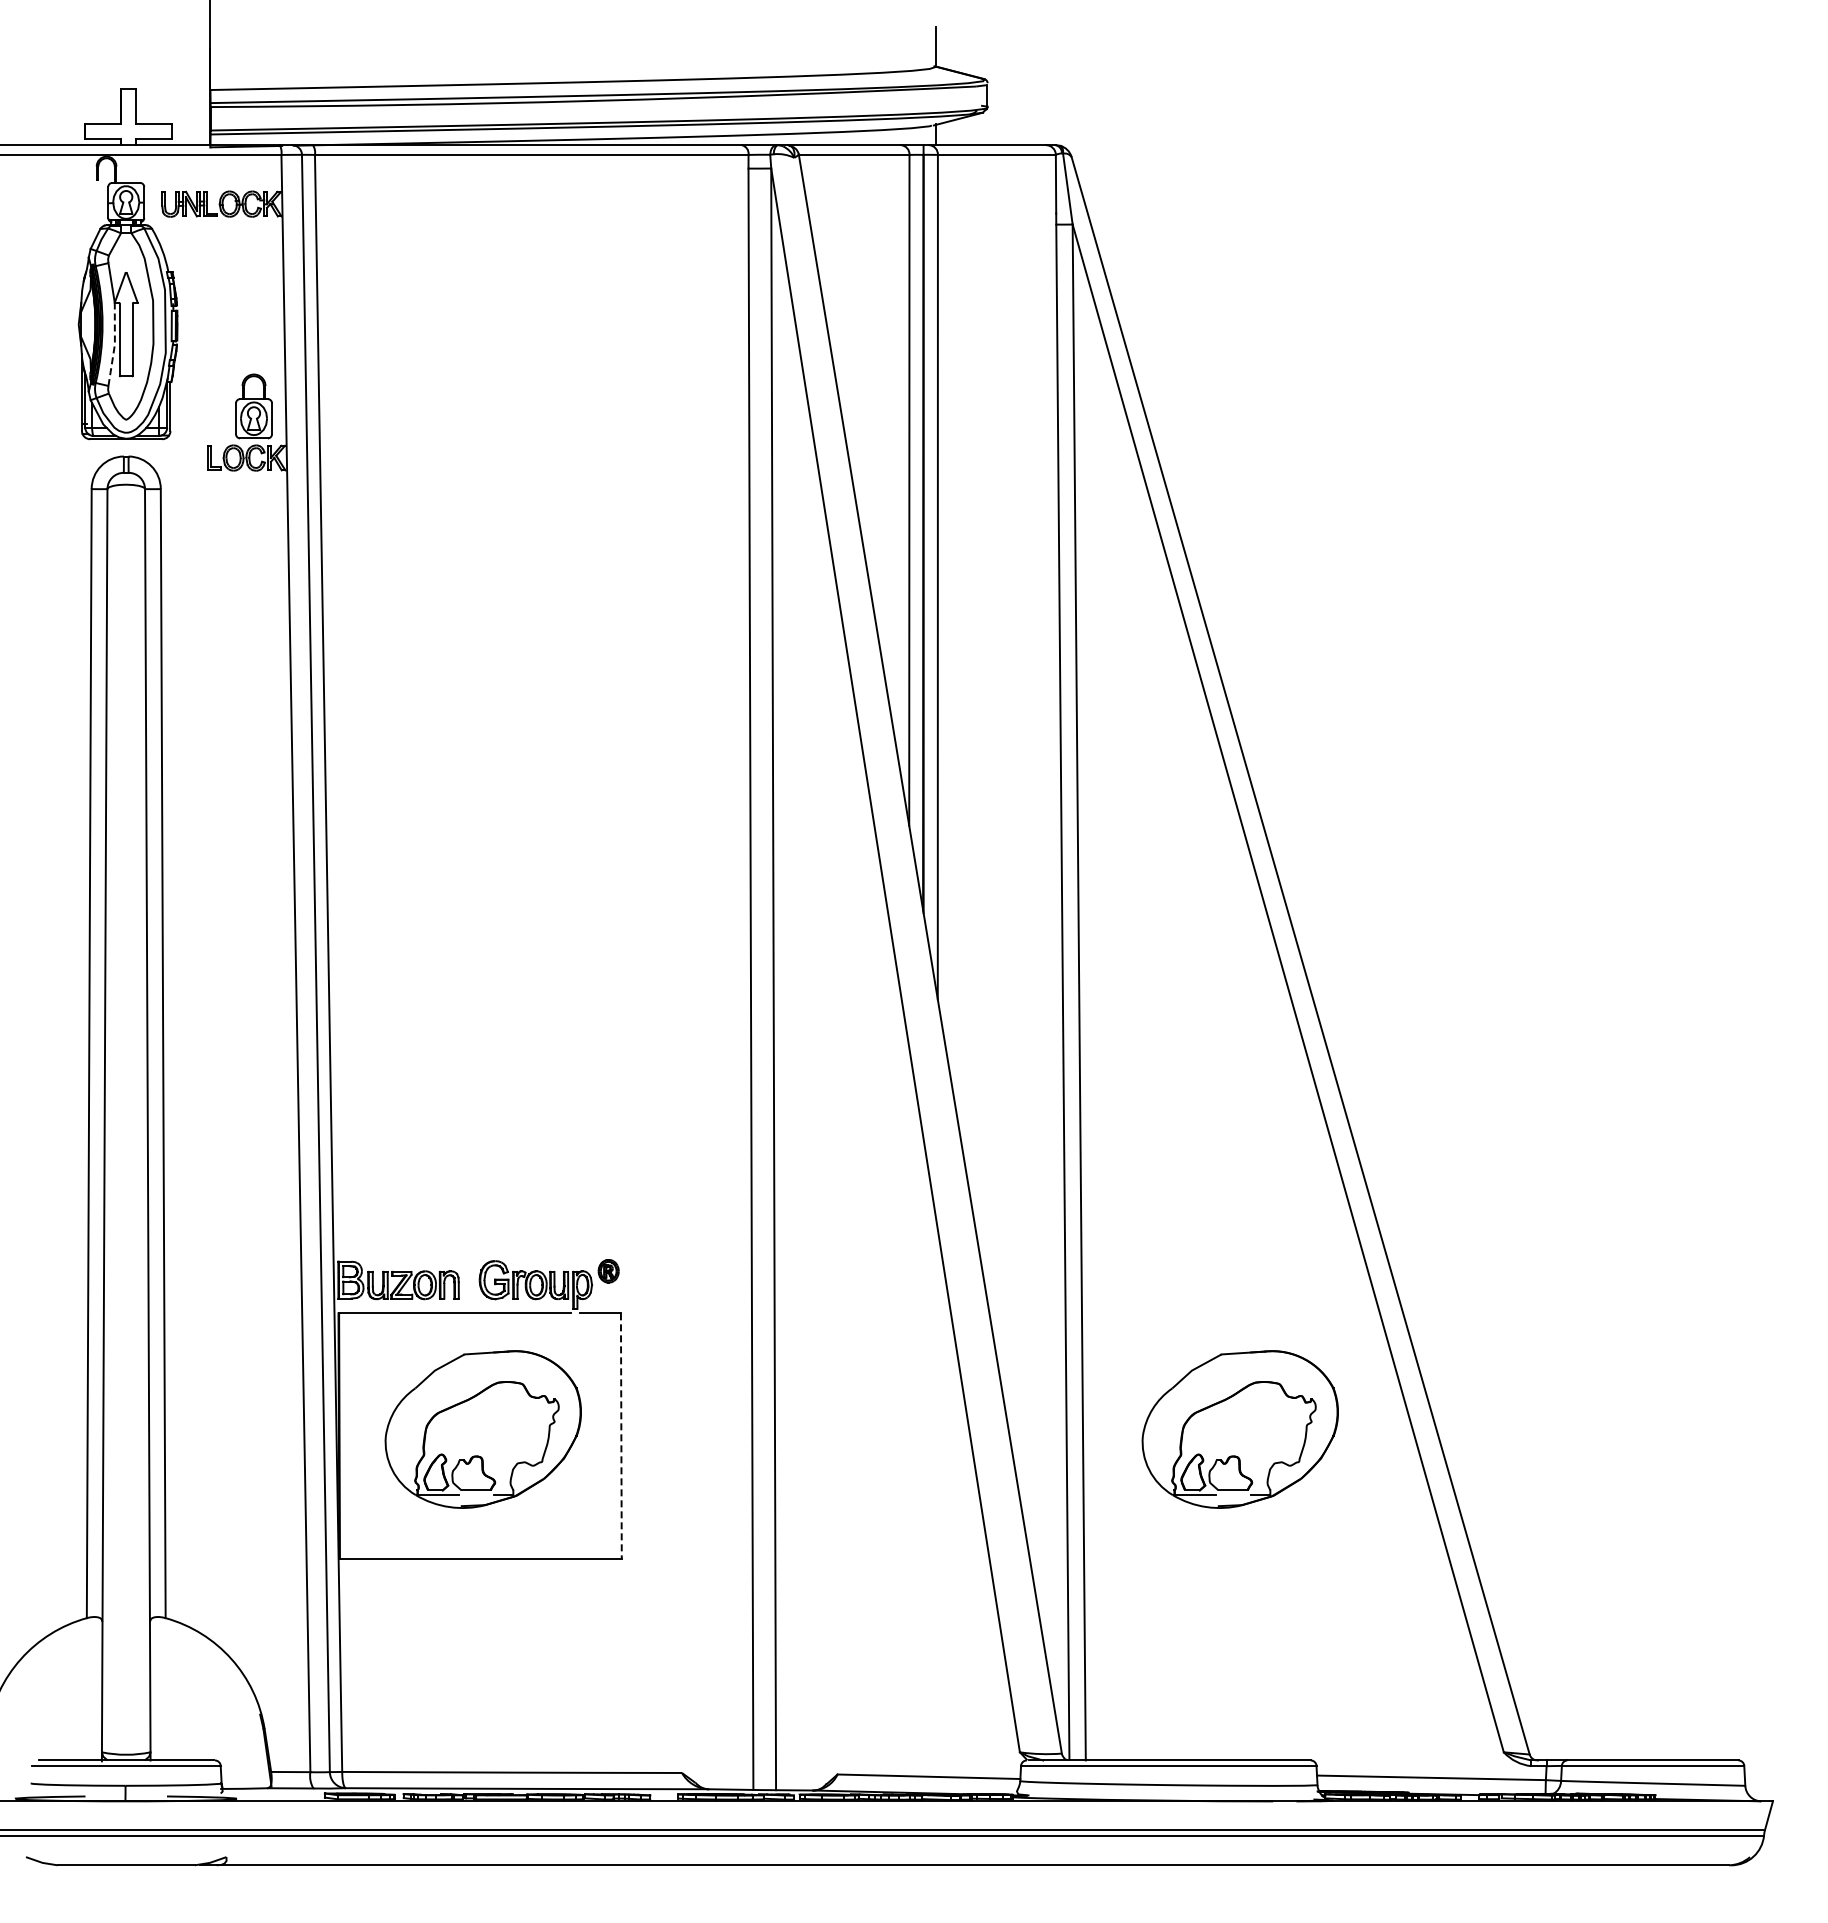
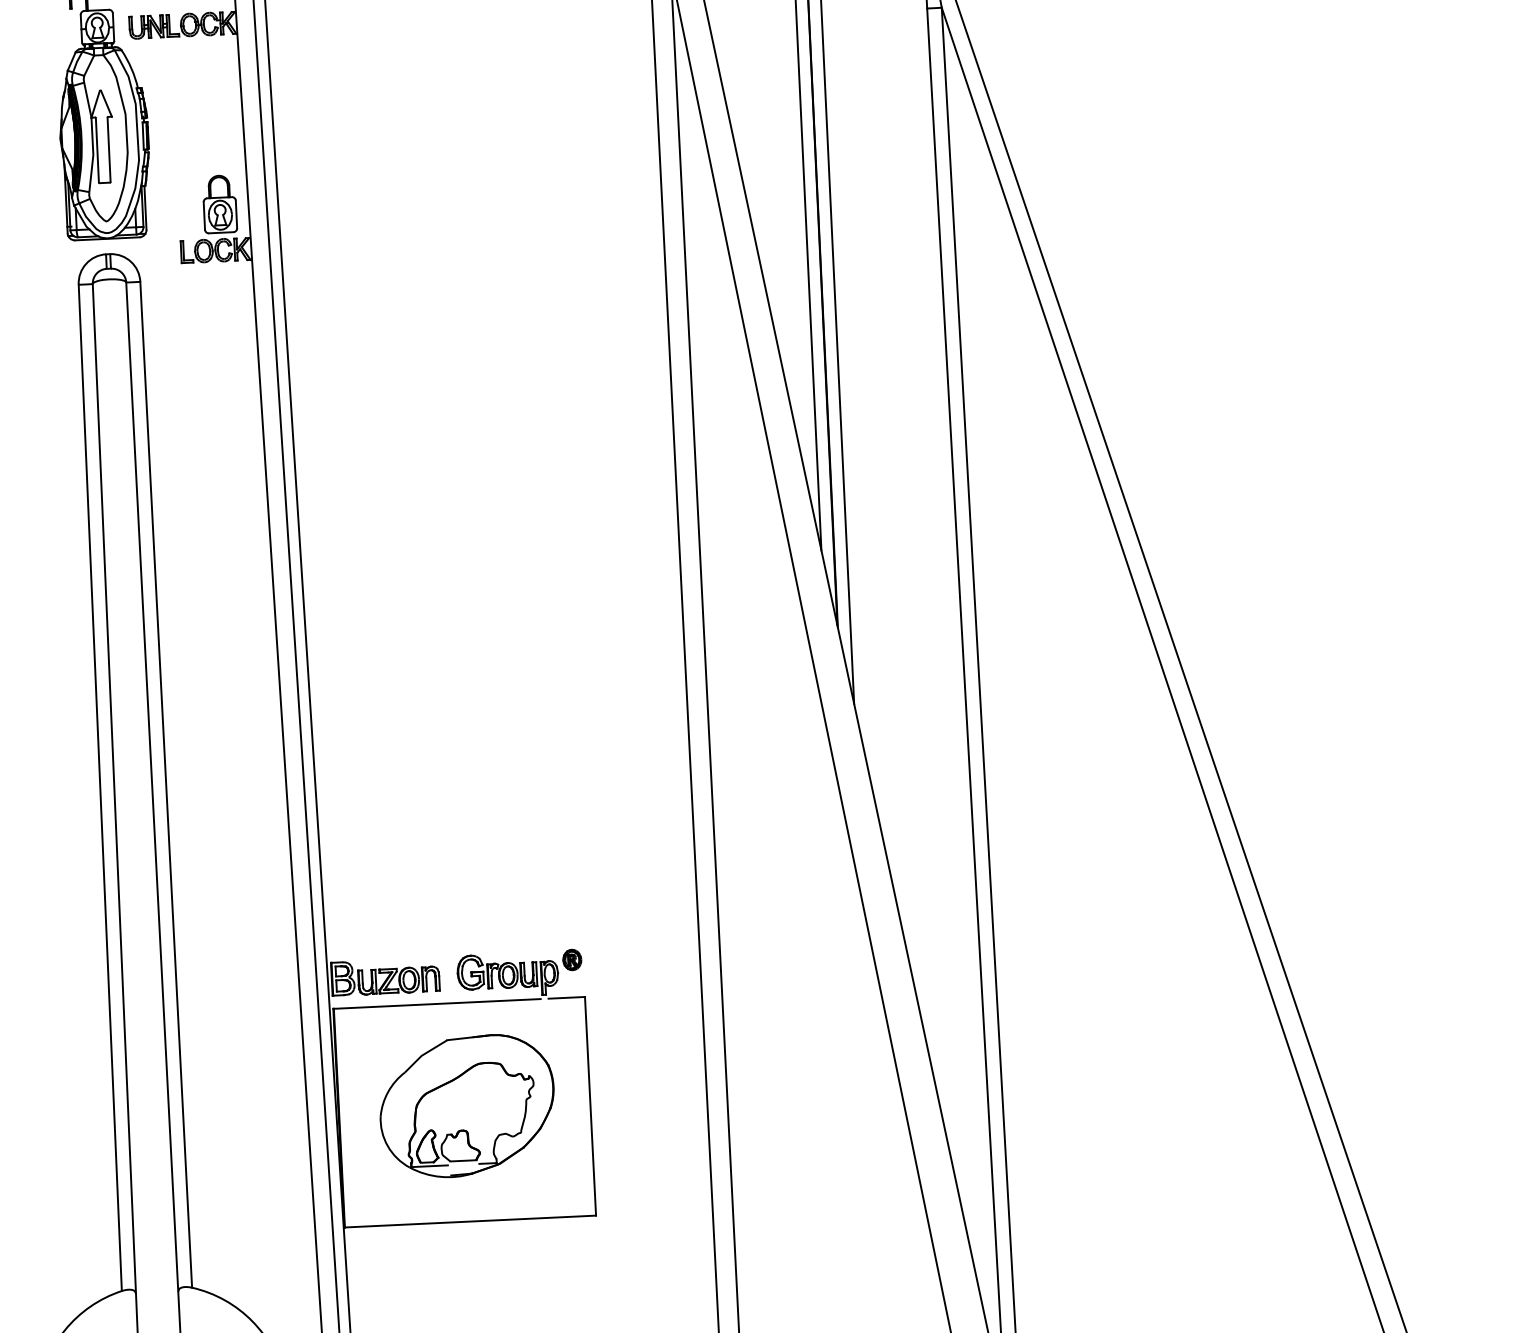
line: (114, 344) -> (92, 154), dashed -> solid
part: (1239, 1429) -> (1141, 1074), removed
line: (621, 1436) -> (590, 1106), dashed -> solid

